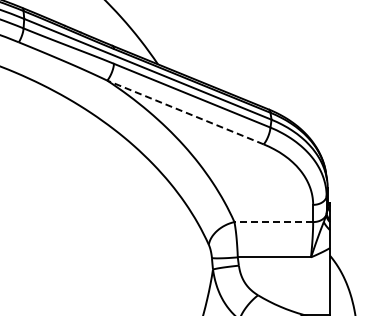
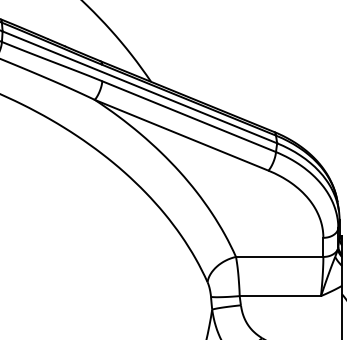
line: (185, 112) -> (181, 135), dashed -> solid
line: (273, 222) -> (279, 257), dashed -> solid

